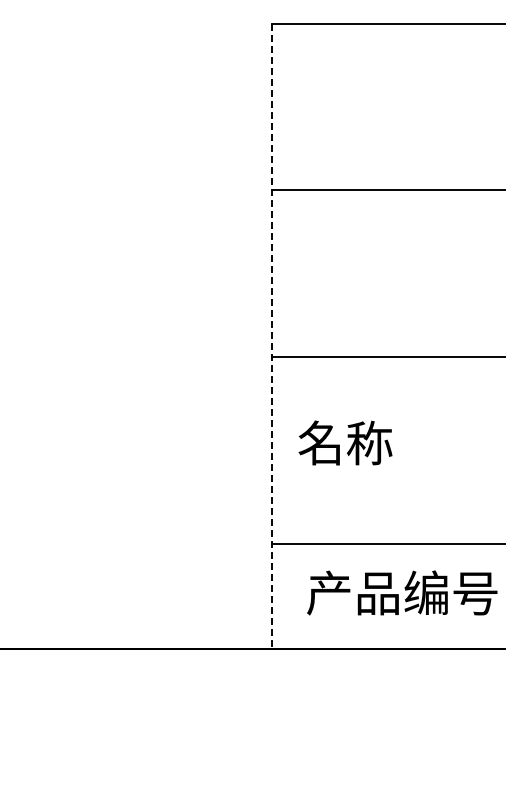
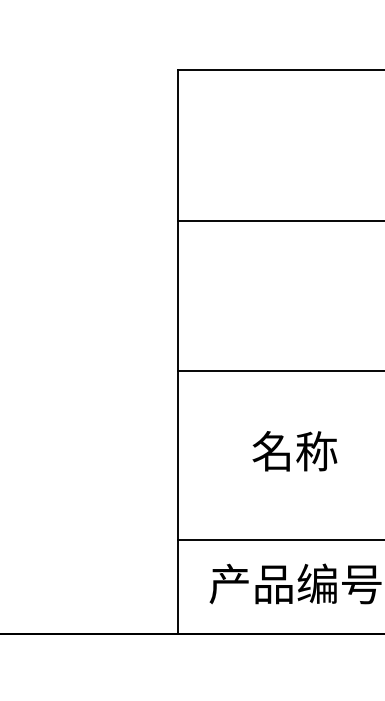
line: (271, 336) -> (177, 352), dashed -> solid
text: (345, 442) -> (294, 450), moved

